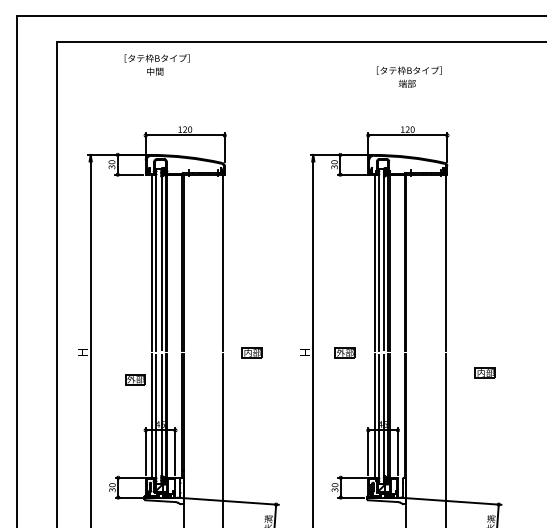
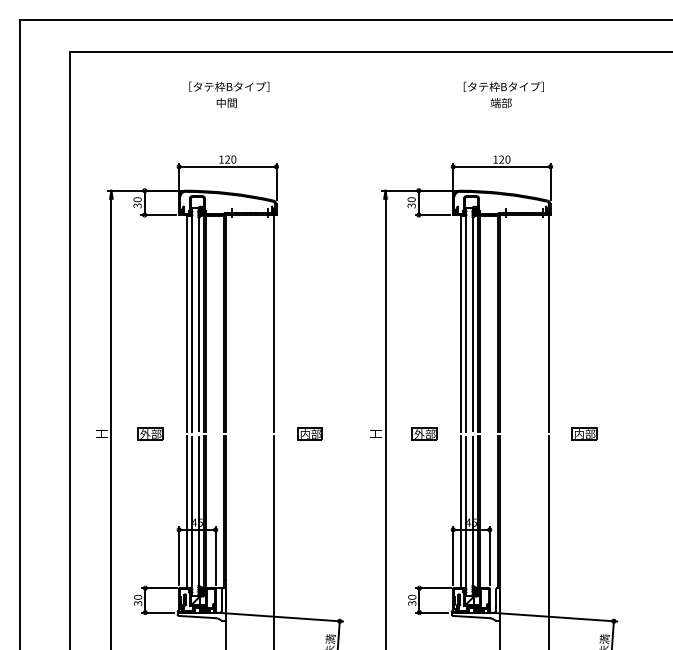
text: (157, 64) -> (229, 94), moved
part: (485, 372) -> (584, 433), moved
part: (135, 378) -> (150, 433), moved

